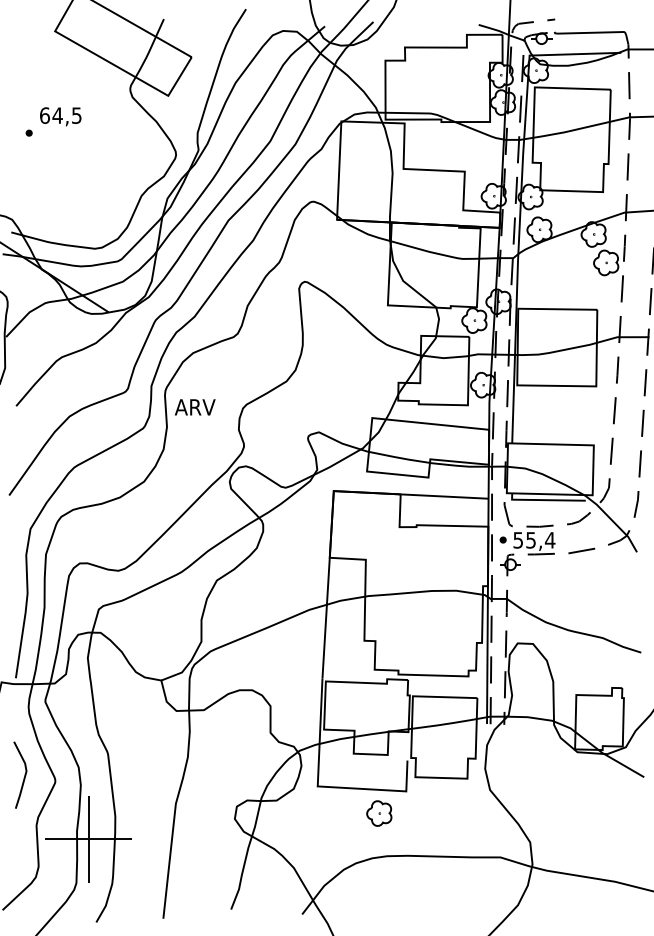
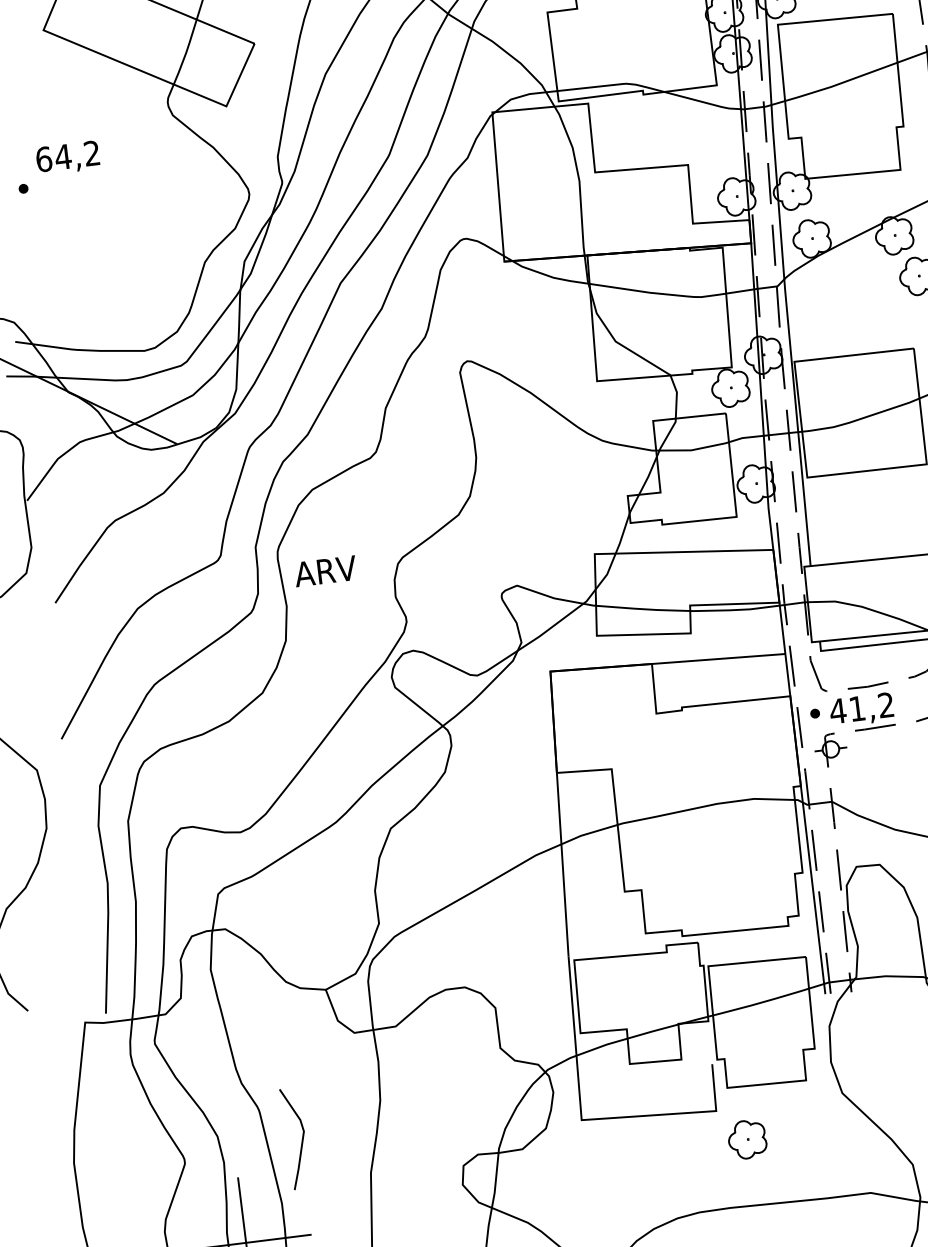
text: (76, 115) -> (91, 153), 64,5 -> 64,2
text: (534, 540) -> (862, 708), 55,4 -> 41,2
line: (24, 774) -> (301, 1136), moved
part: (379, 813) -> (747, 1139), moved

